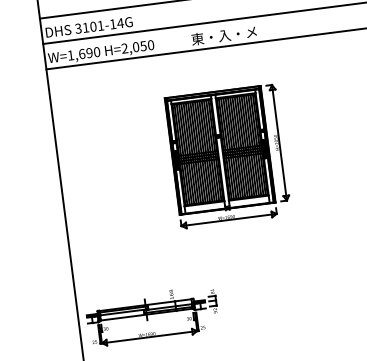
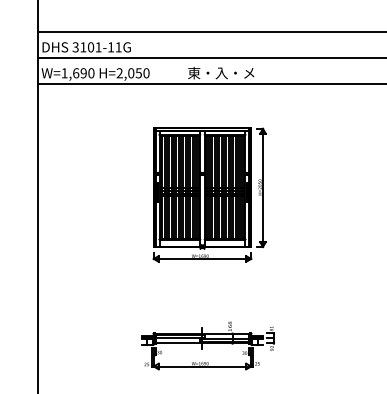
text: (120, 23) -> (118, 47), 3101-14G -> 3101-11G
part: (151, 316) -> (207, 345), moved

